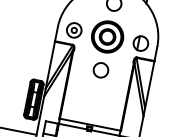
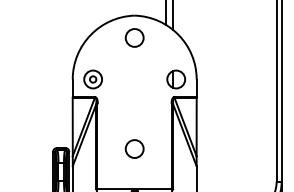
part: (107, 36) -> (134, 79), removed
circle: (100, 69) -> (134, 148), moved

